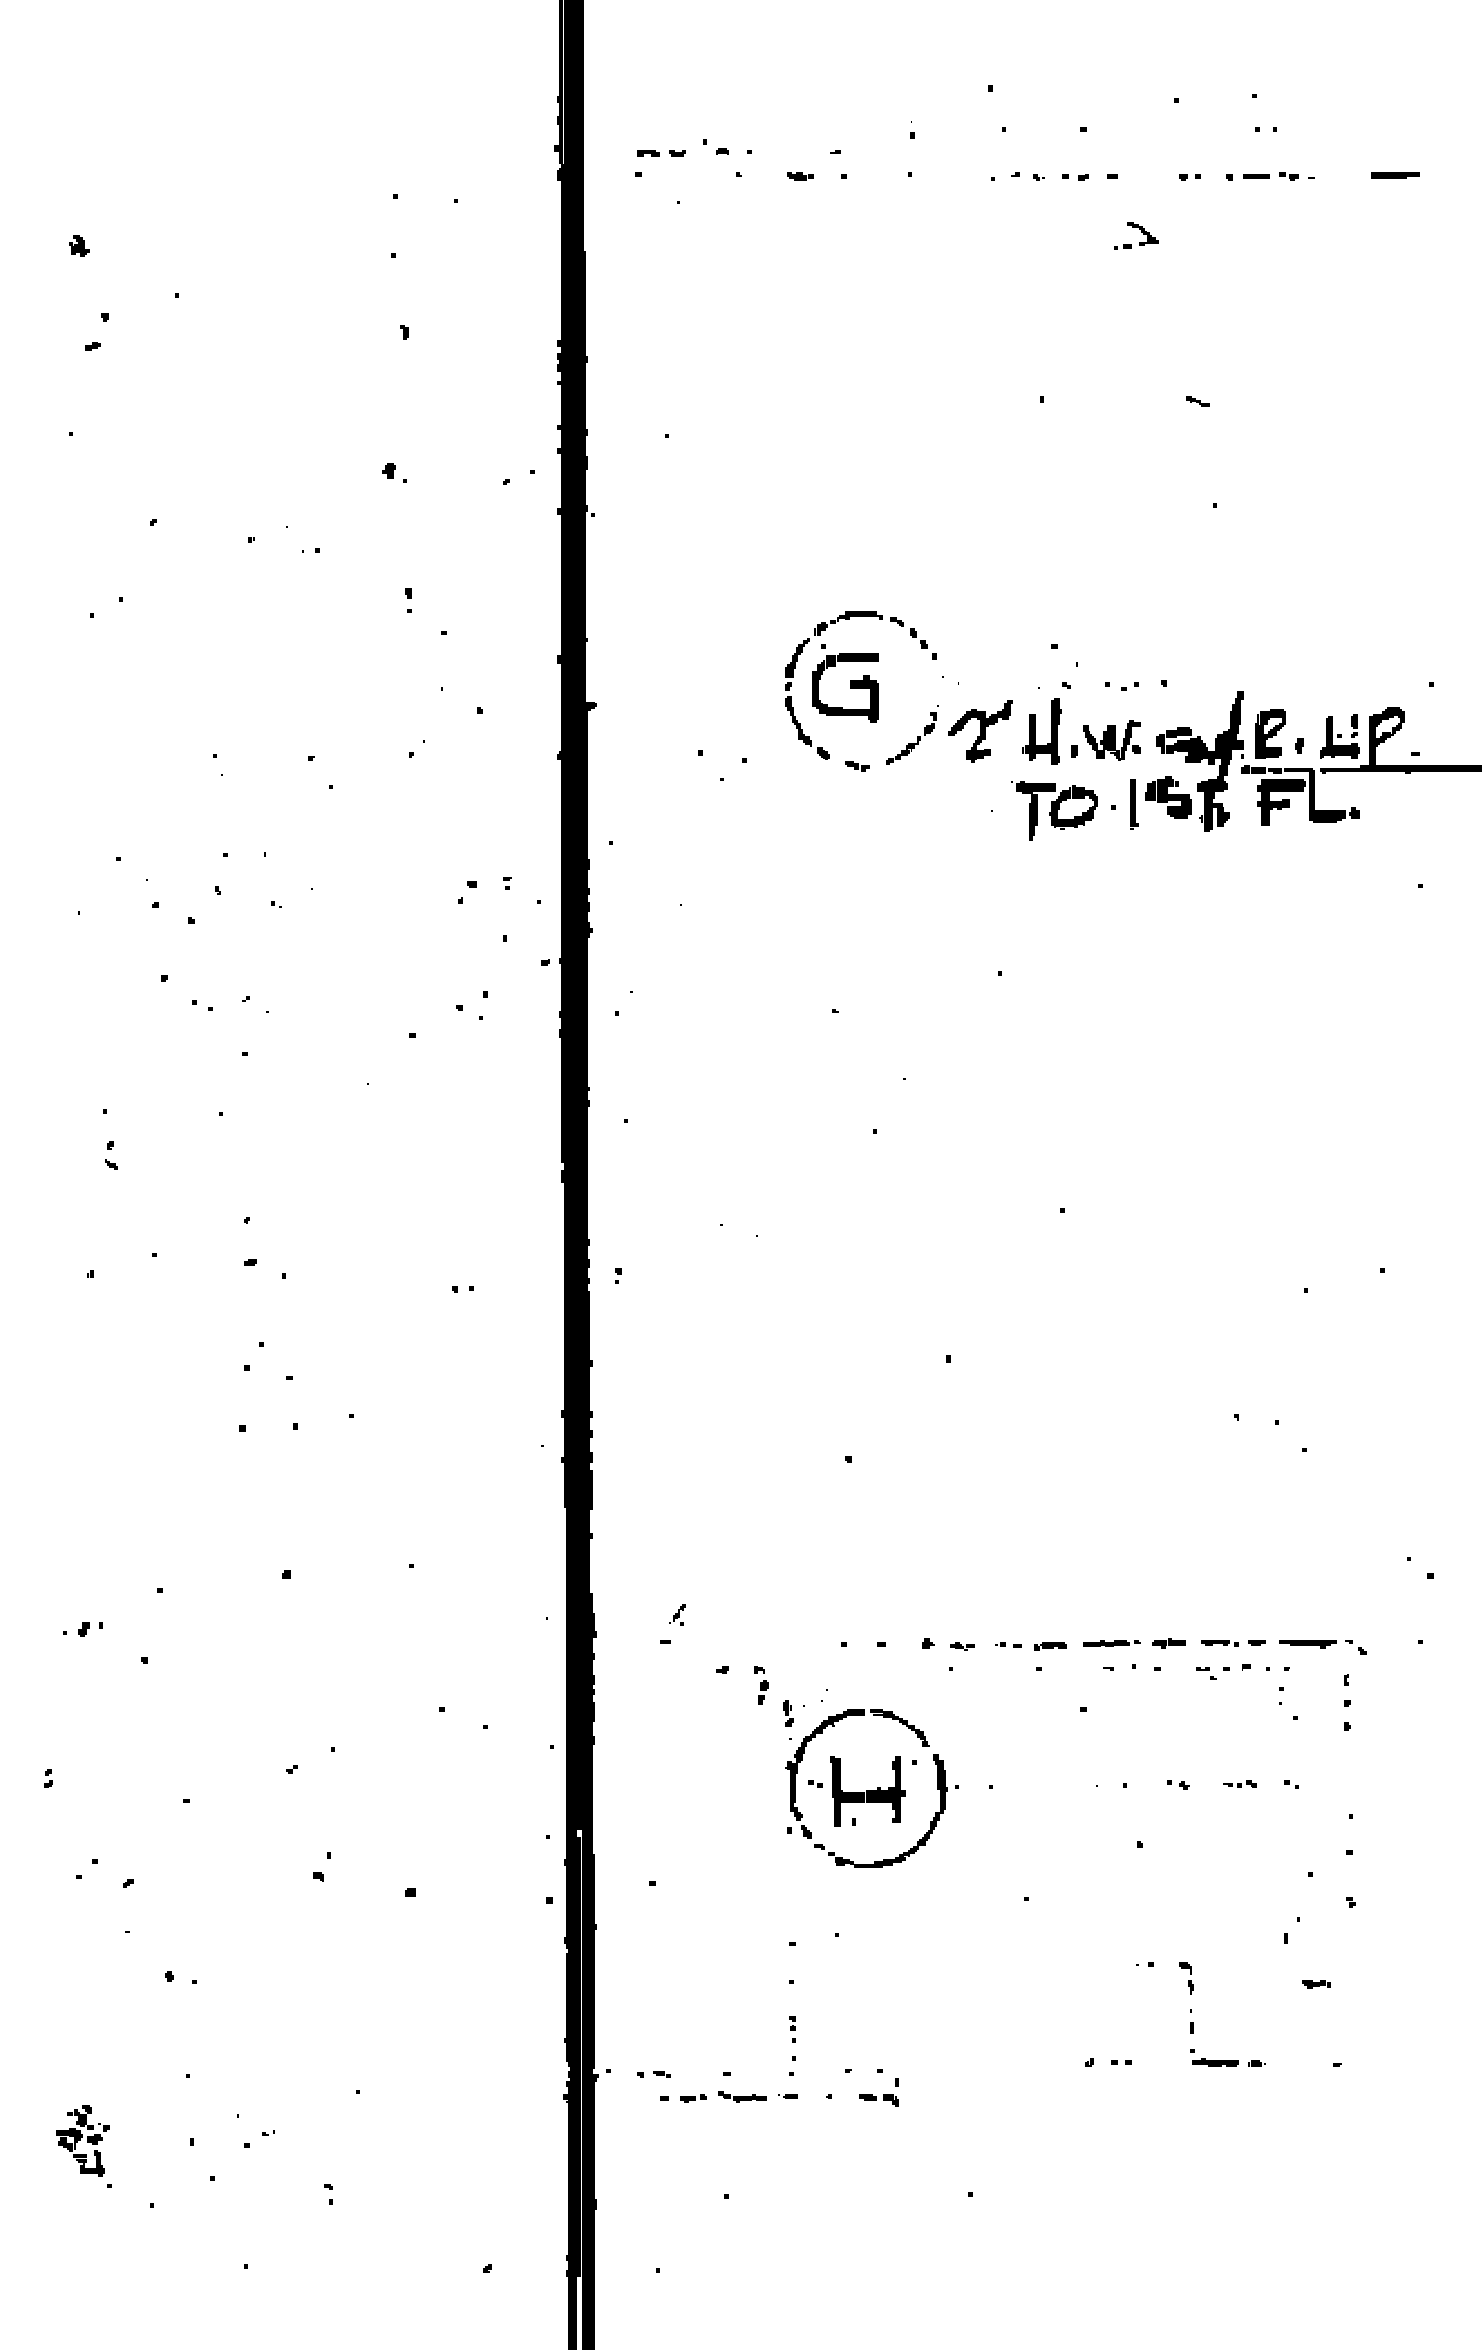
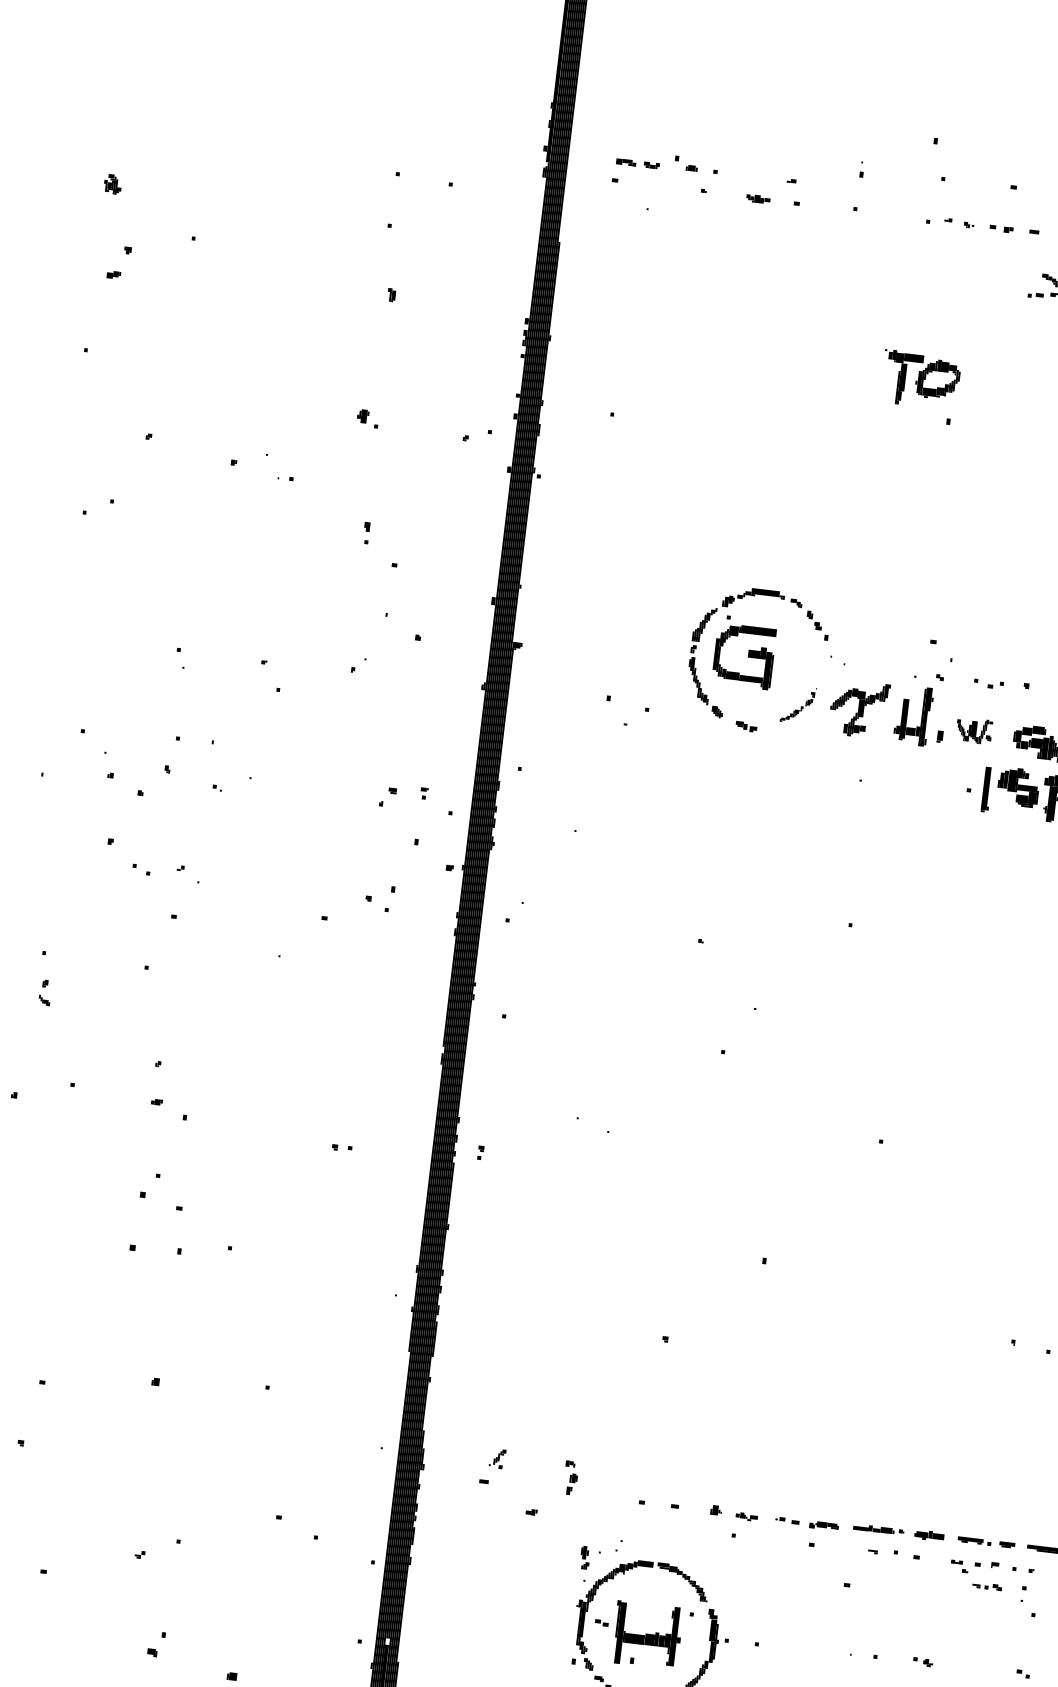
part: (912, 734) -> (798, 704), size x0.7
part: (1111, 740) -> (973, 730), size x0.7
part: (1054, 810) -> (920, 379), moved
part: (761, 1685) -> (570, 1477), moved
part: (1239, 1783) -> (986, 1585), moved

